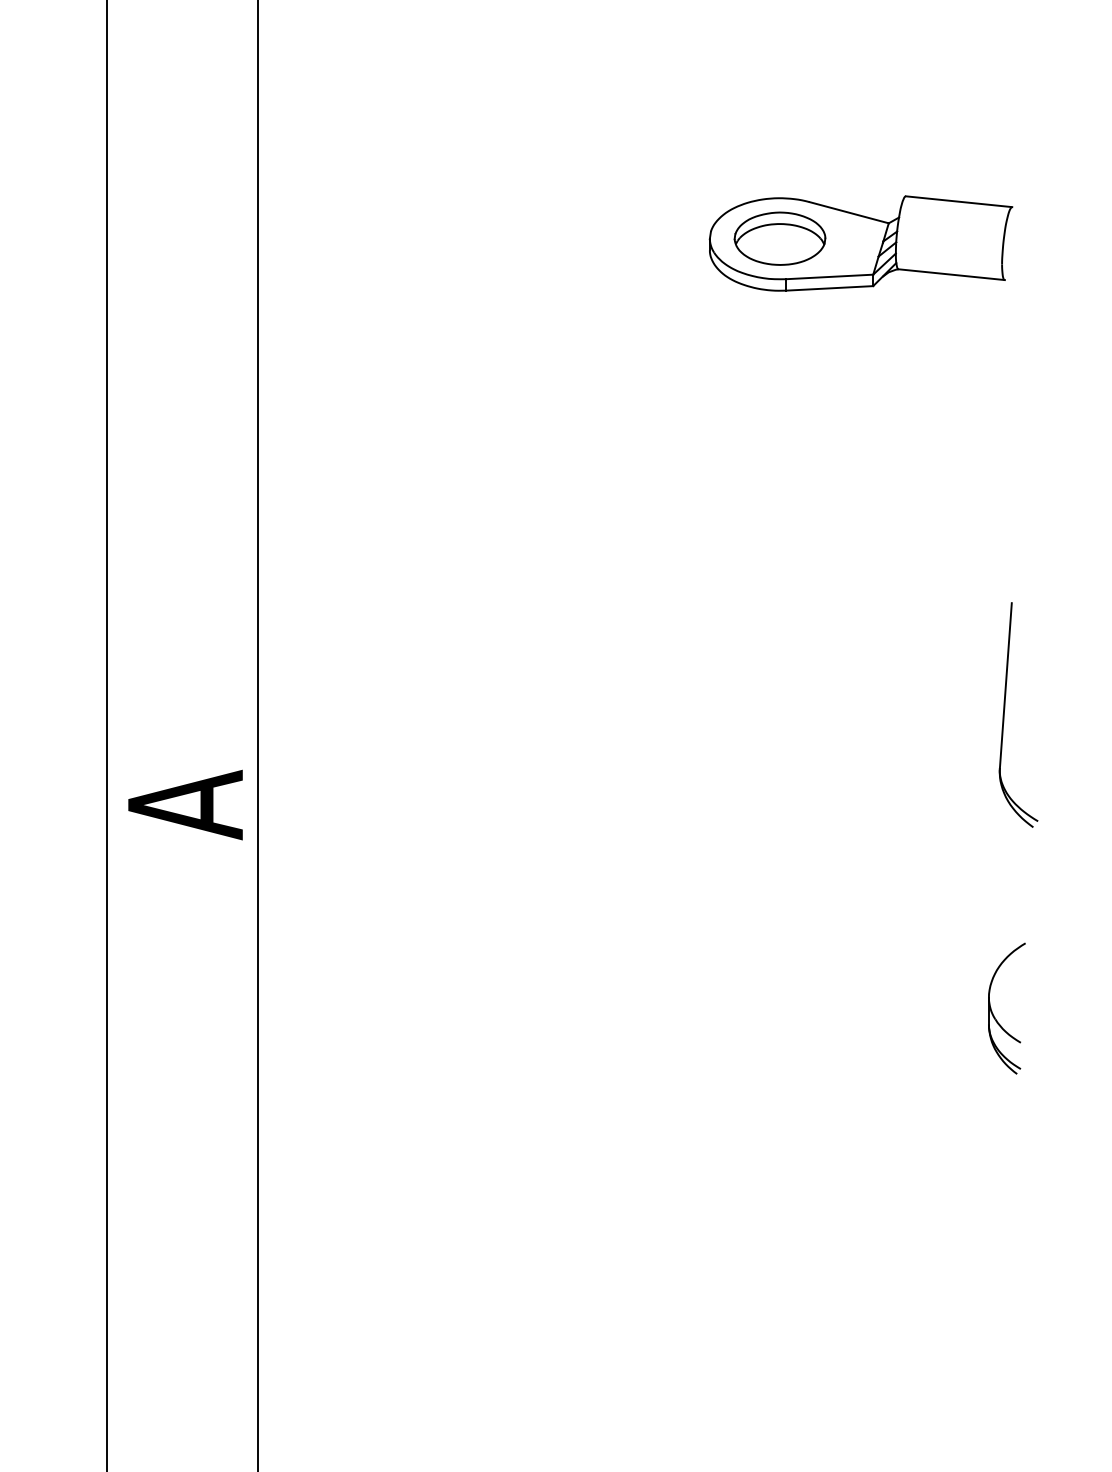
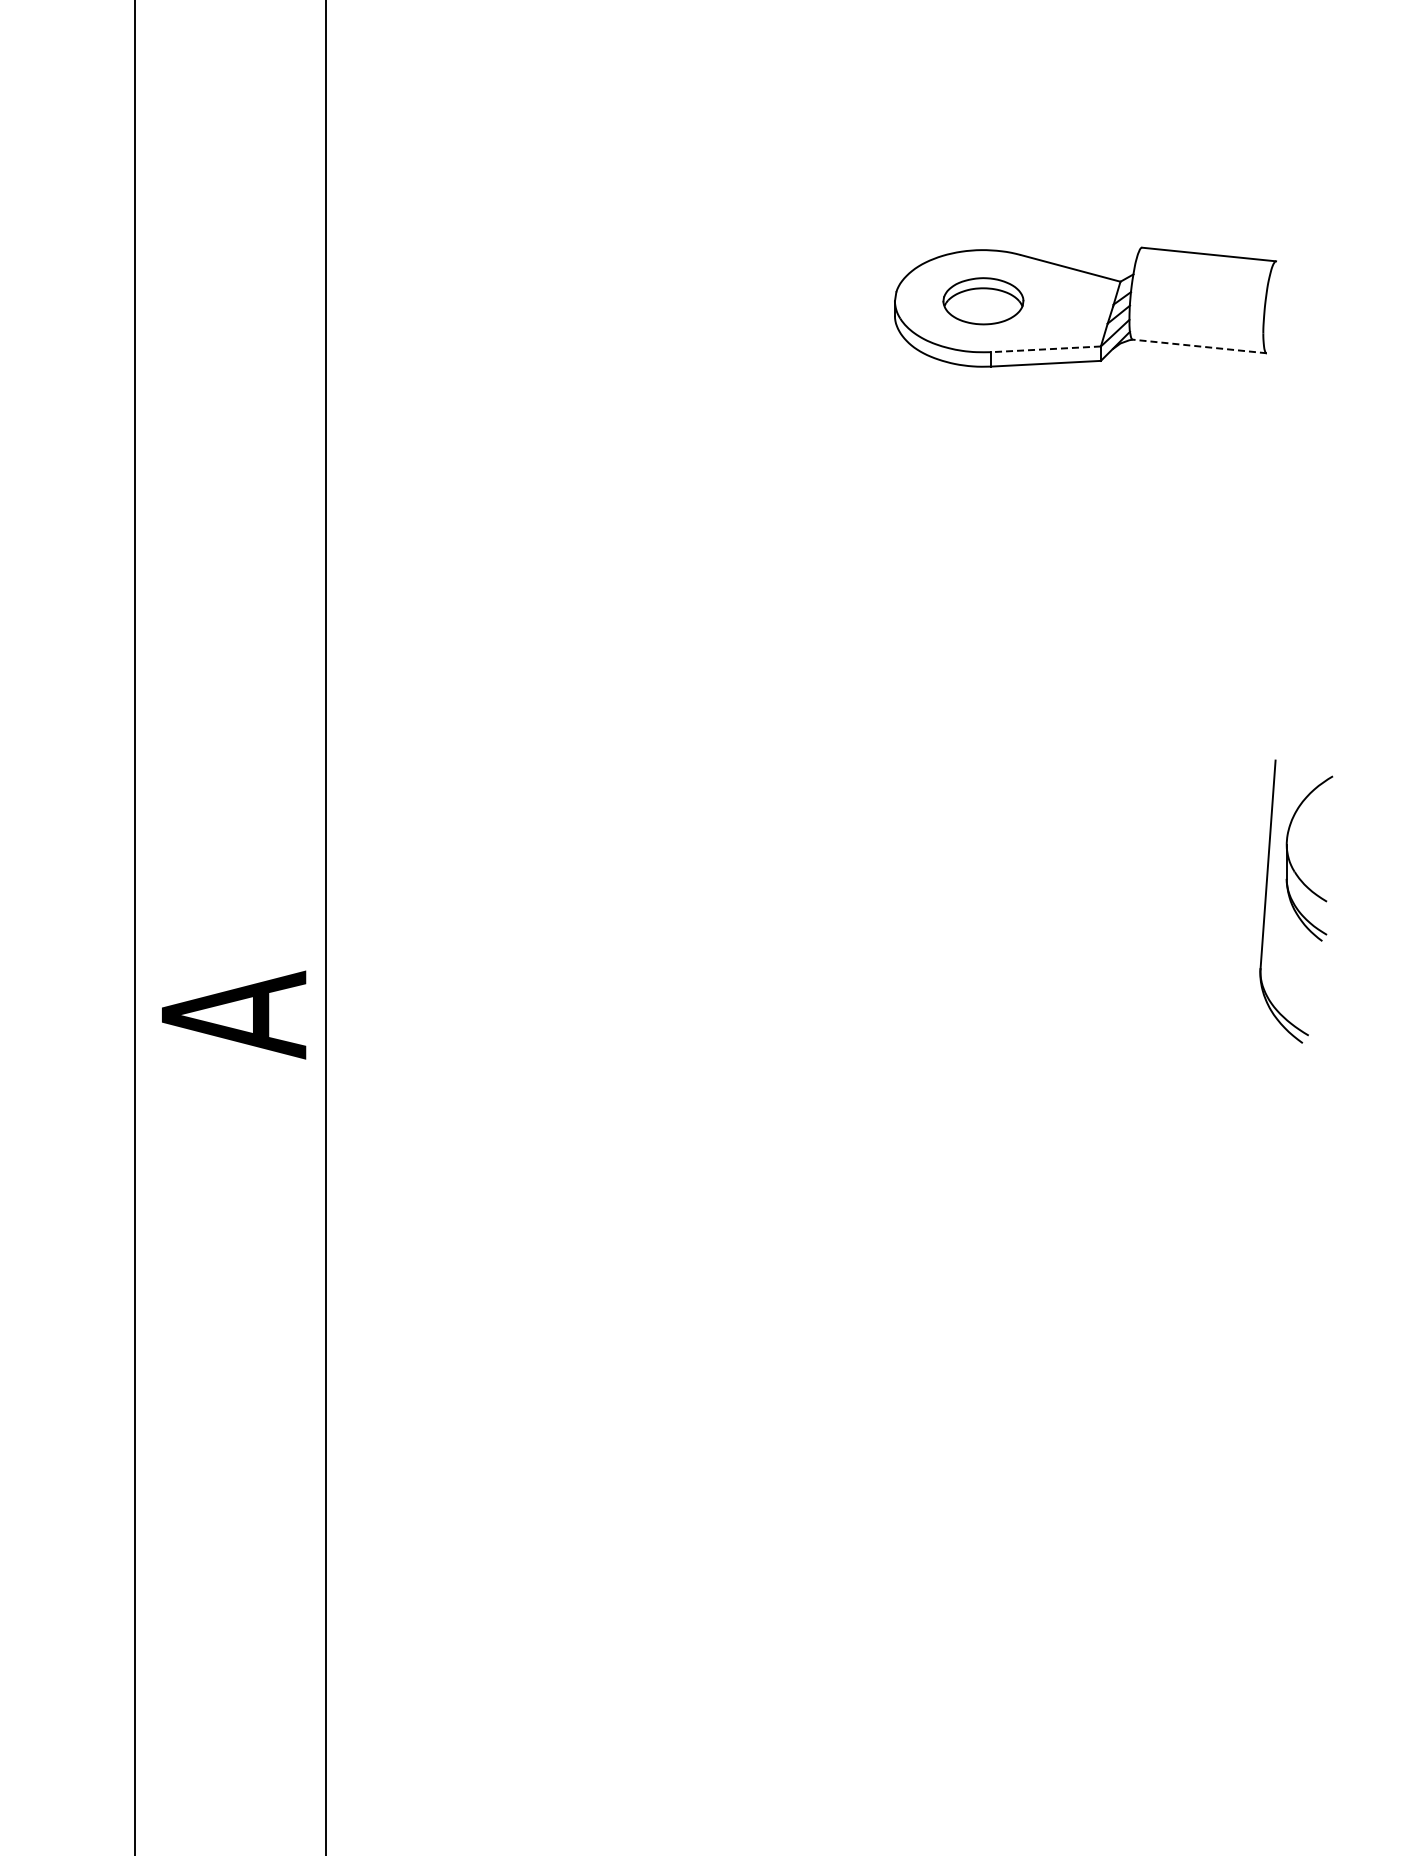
part: (780, 238) -> (983, 301), size x0.7
line: (951, 274) -> (1199, 346), solid -> dashed
line: (829, 277) -> (1045, 349), solid -> dashed
part: (994, 1015) -> (1293, 867), moved

